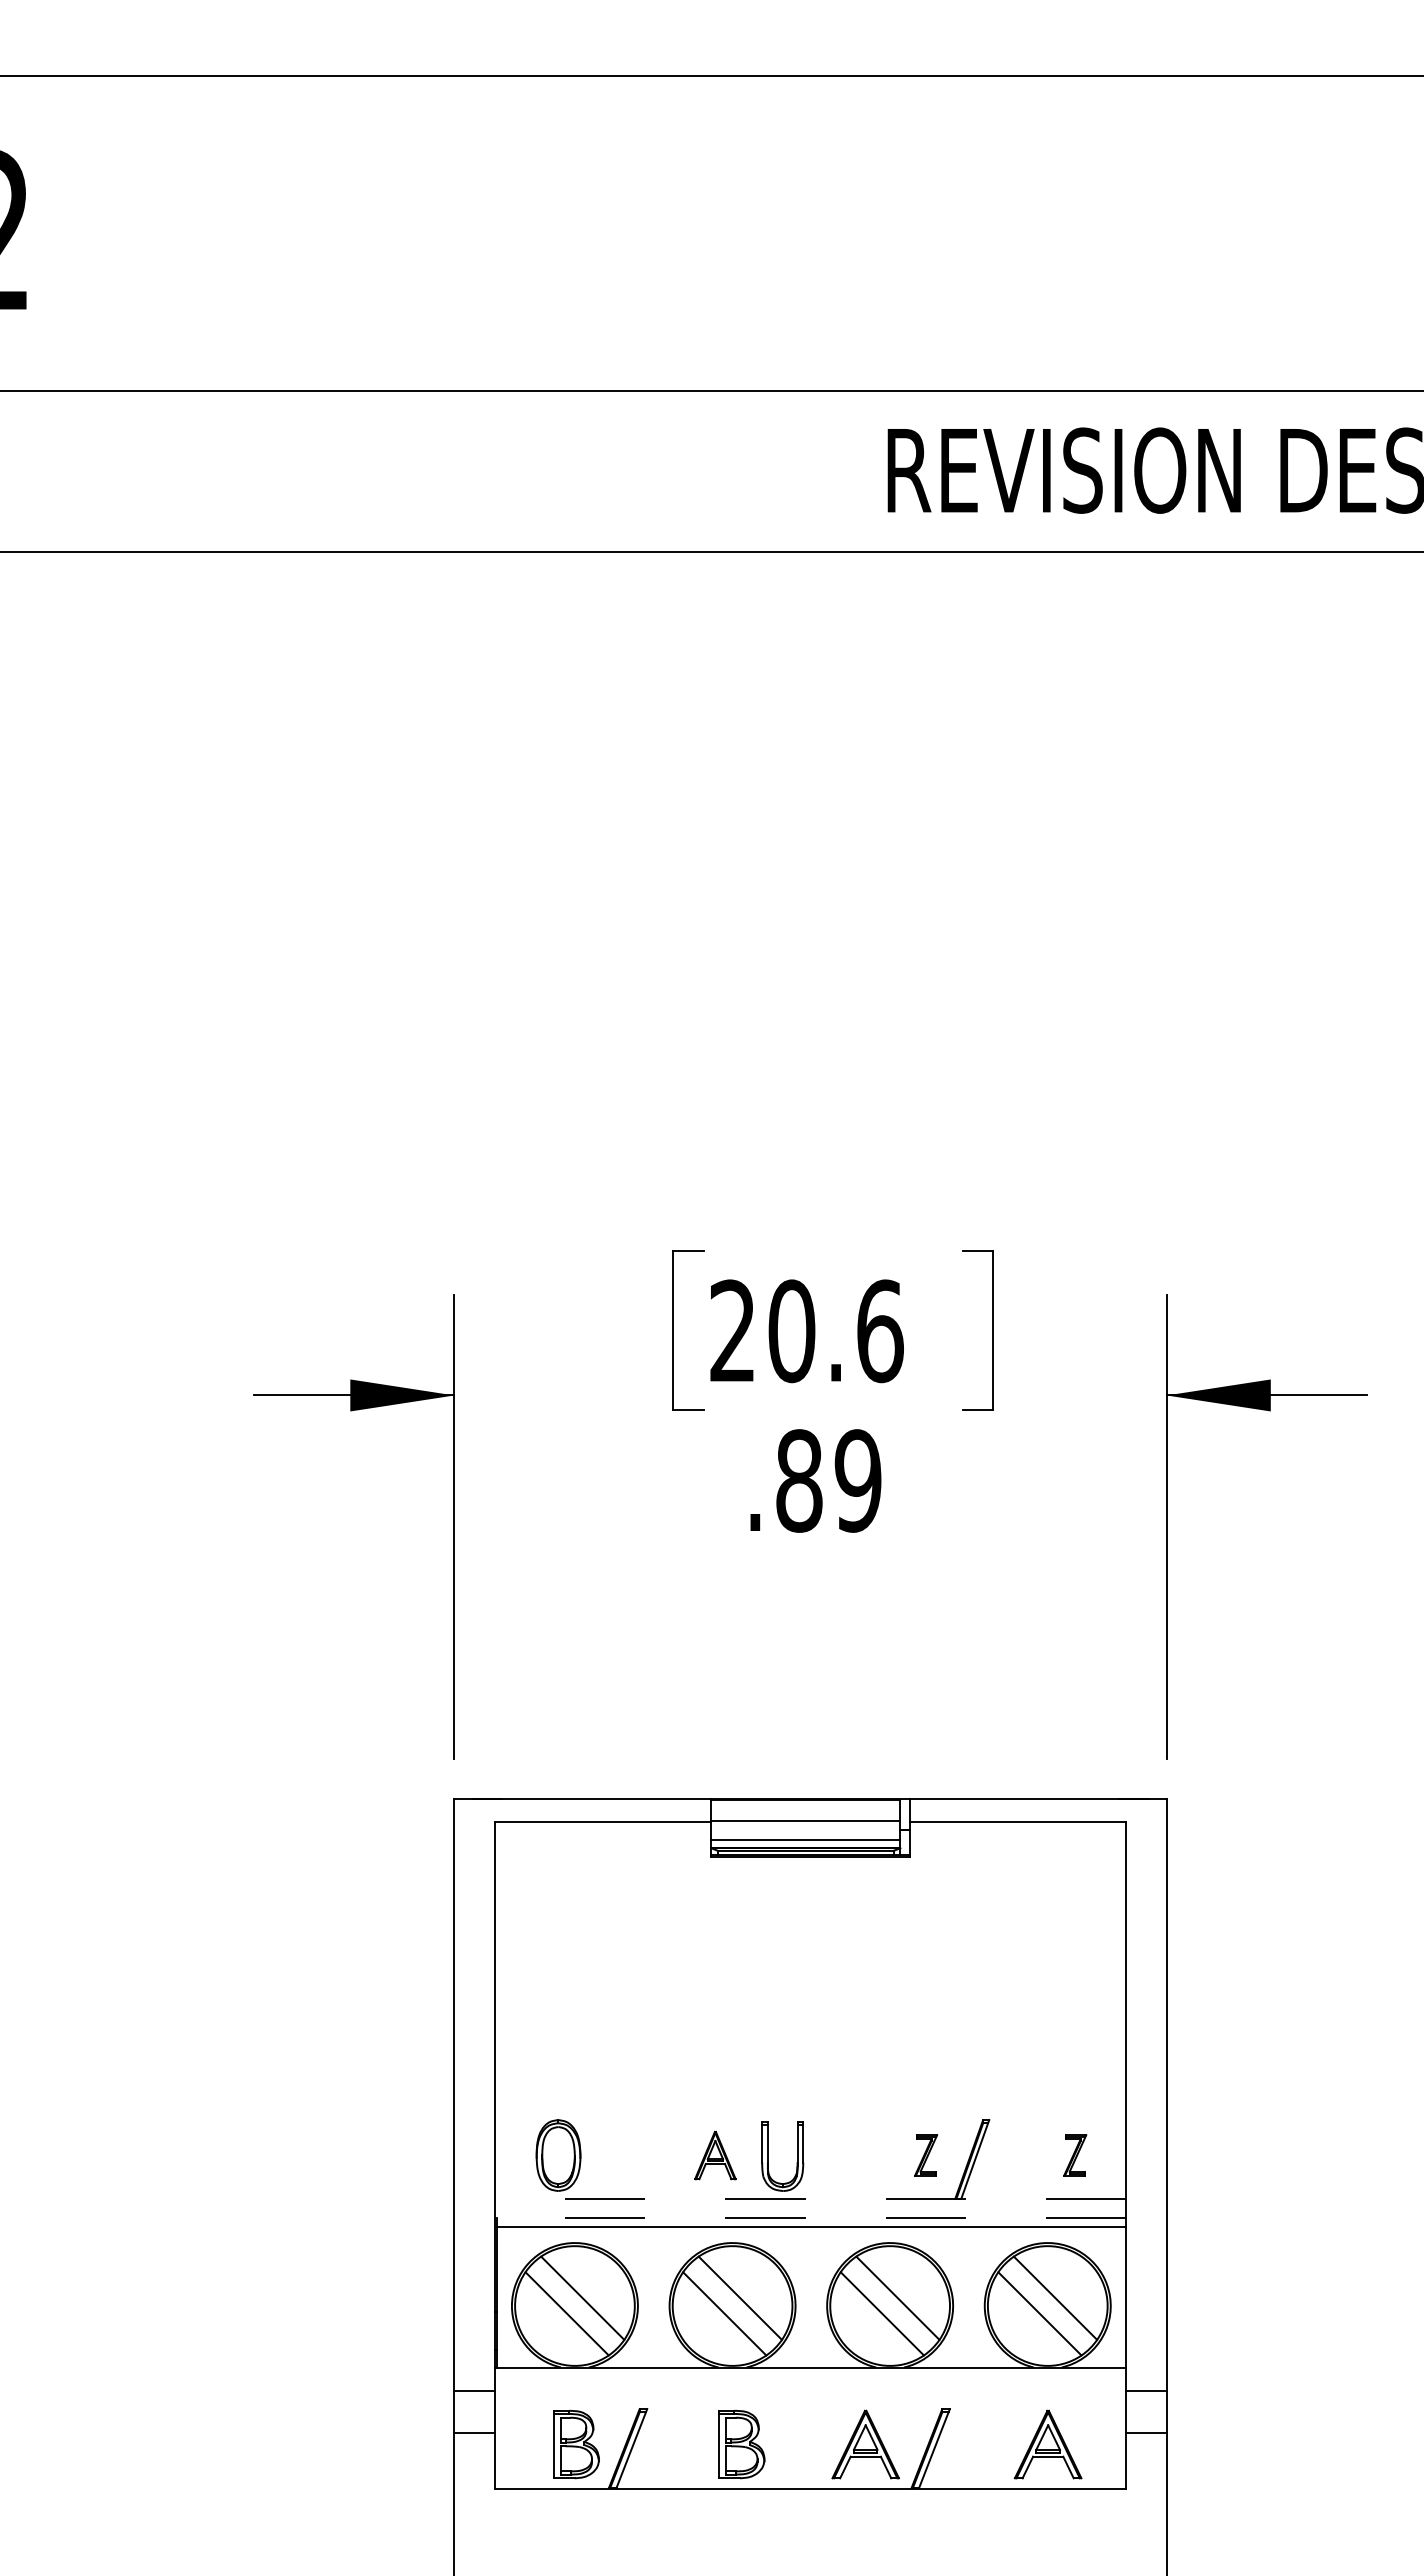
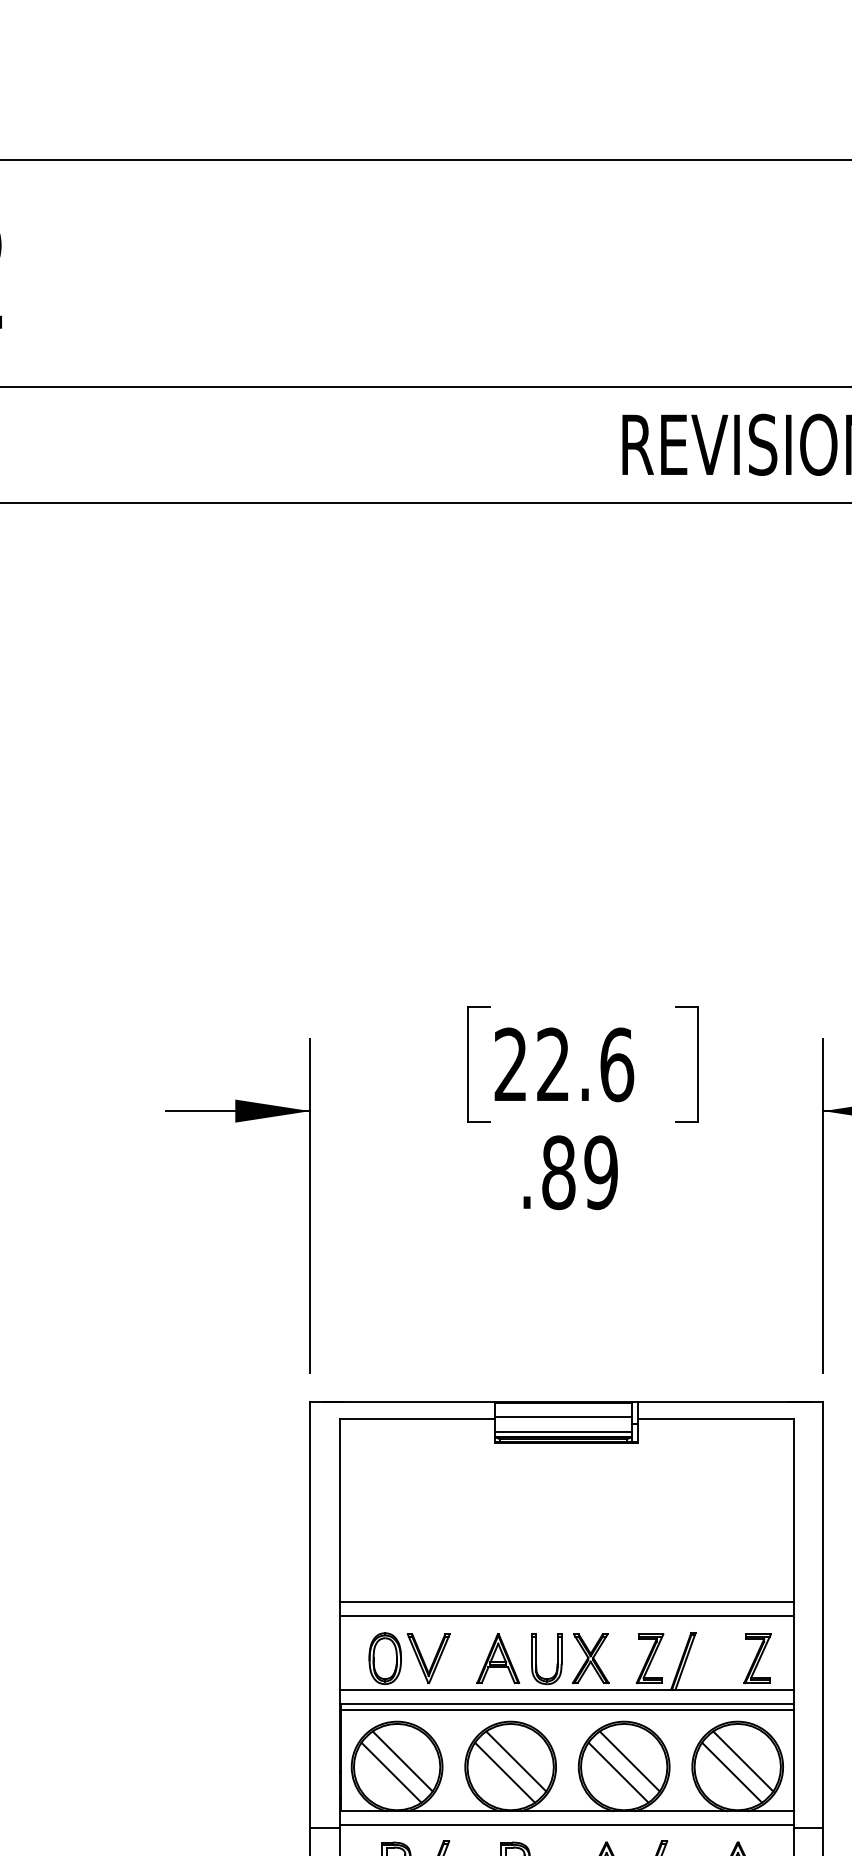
text: (791, 1331) -> (553, 1065), 20.6 -> 22.6
line: (810, 2077) -> (566, 1602), added
line: (810, 2096) -> (566, 1616), added
part: (715, 2155) -> (498, 1658), size x1.43
part: (843, 2155) -> (590, 1658), added
part: (925, 2155) -> (649, 1658), size x1.67
part: (1074, 2155) -> (757, 1658), size x1.67
part: (612, 2158) -> (424, 1660), added
line: (810, 2198) -> (566, 1689), dashed -> solid
line: (810, 2217) -> (566, 1703), dashed -> solid
line: (810, 2386) -> (566, 1825), added

